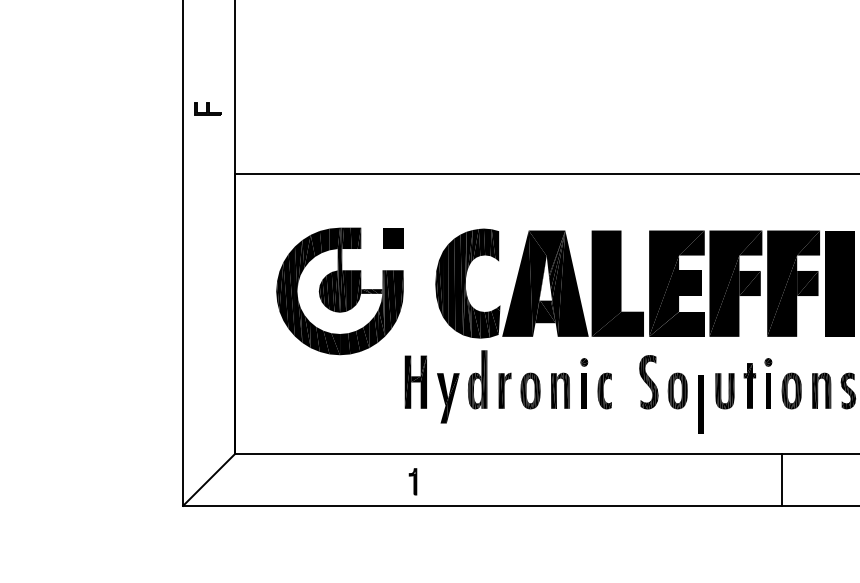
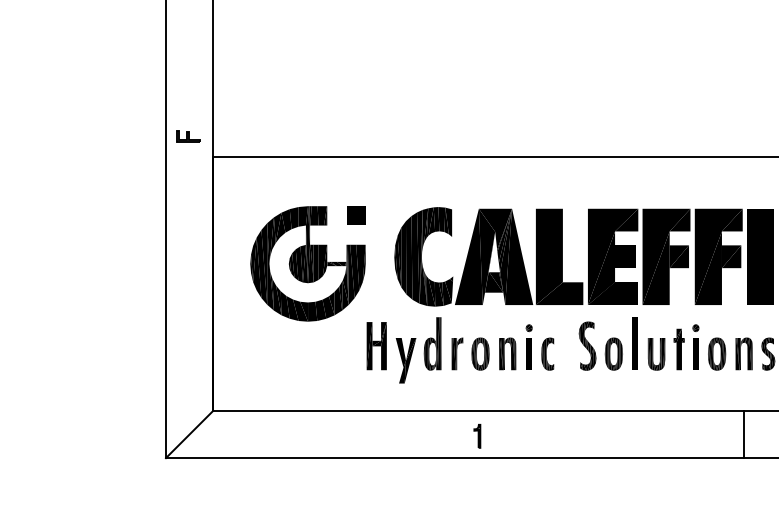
part: (207, 108) -> (188, 136), moved
part: (700, 404) -> (634, 343), moved
line: (781, 479) -> (744, 434), moved
part: (412, 481) -> (476, 436), moved

